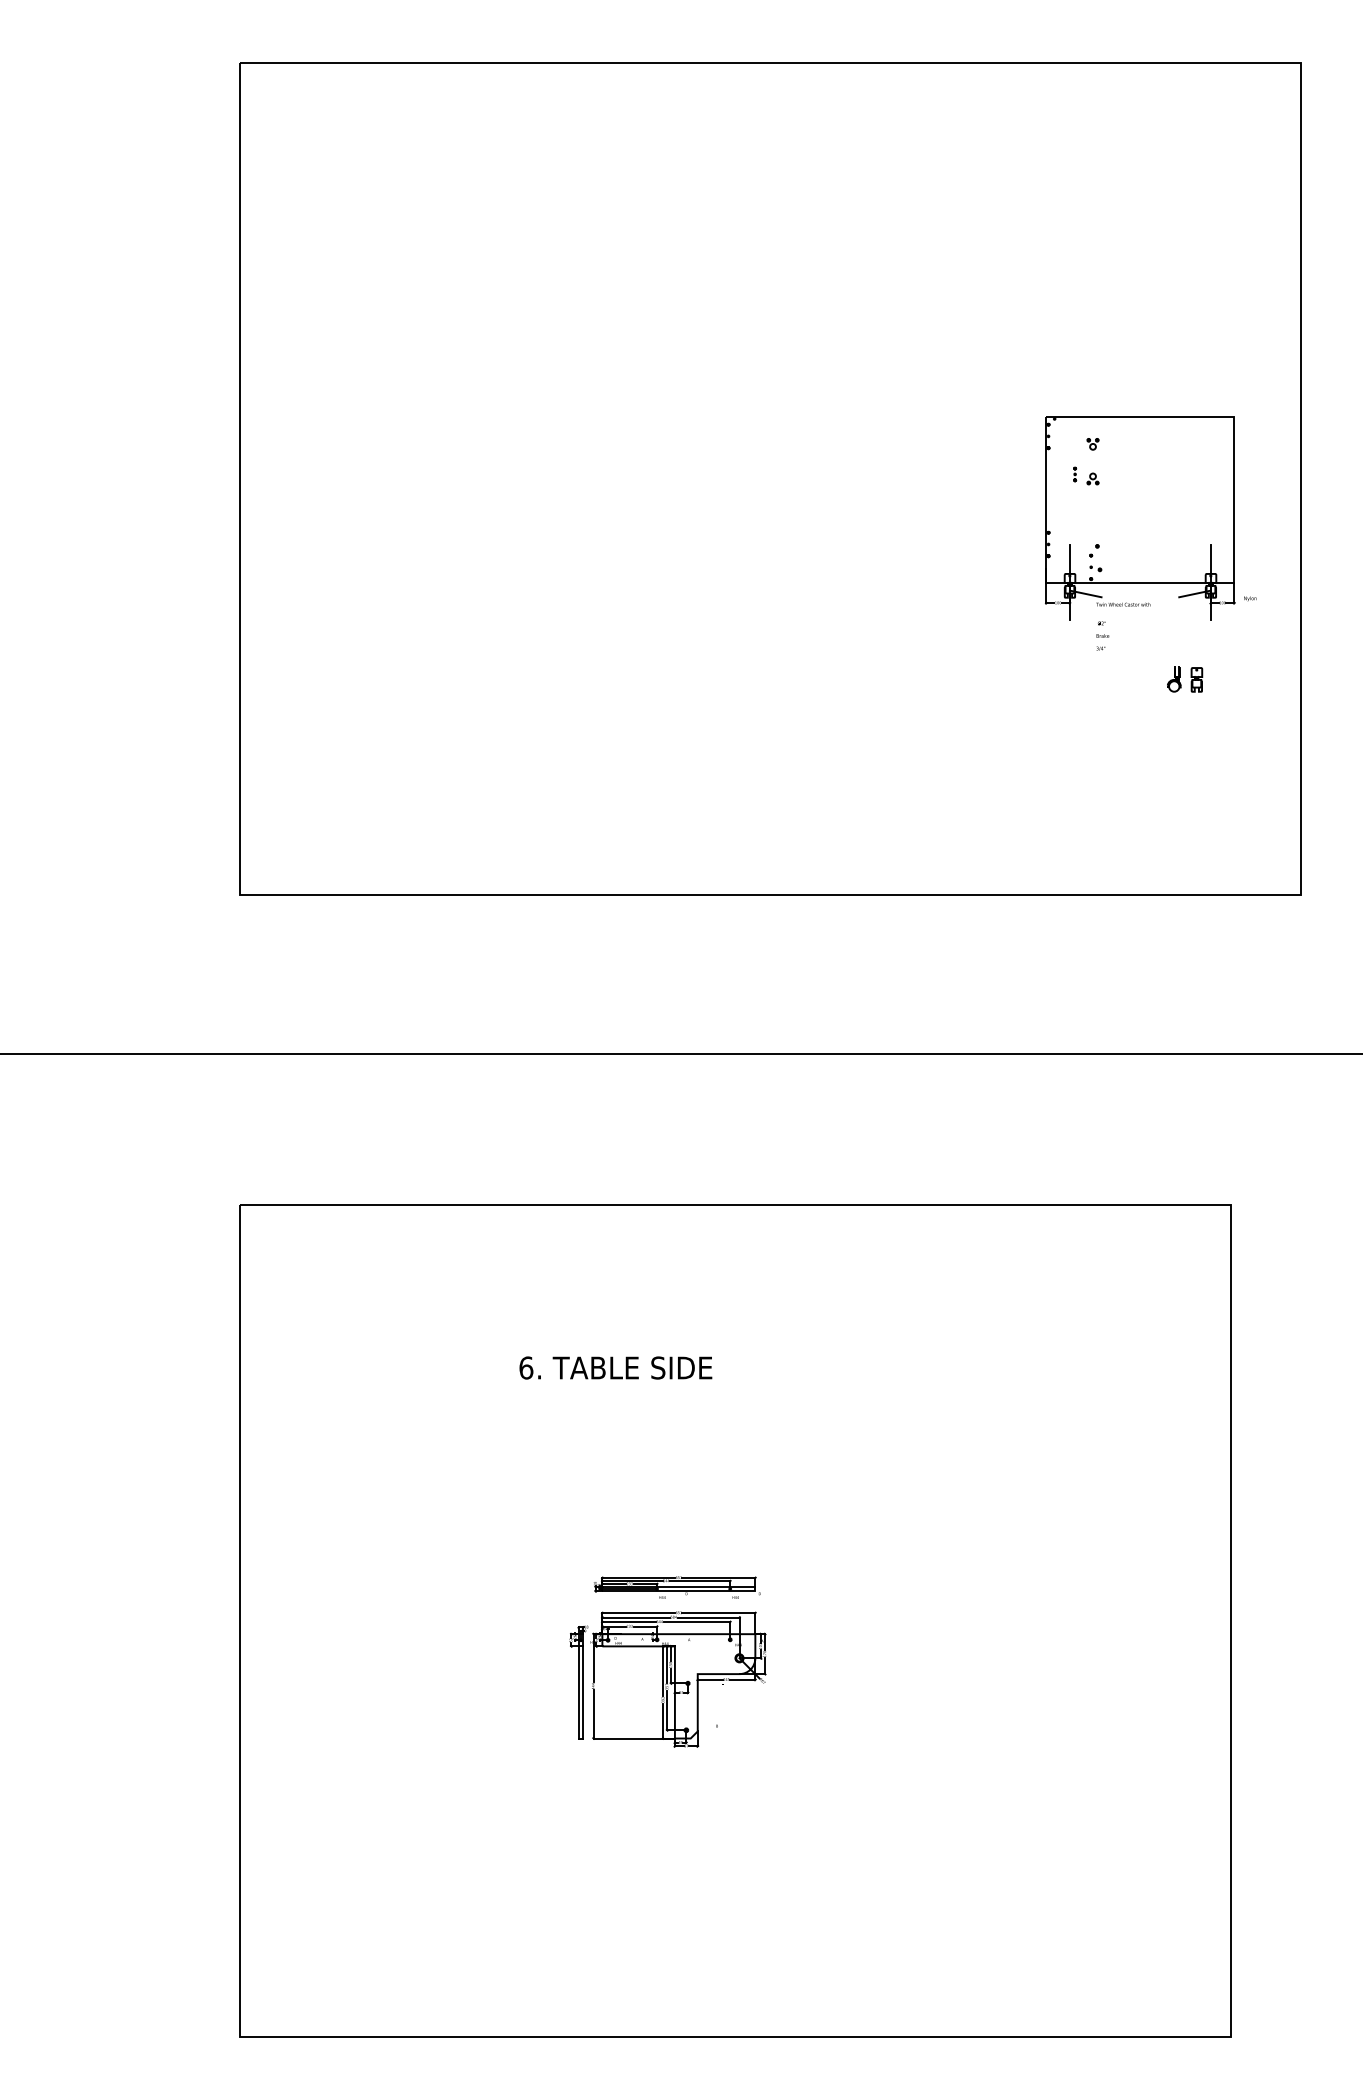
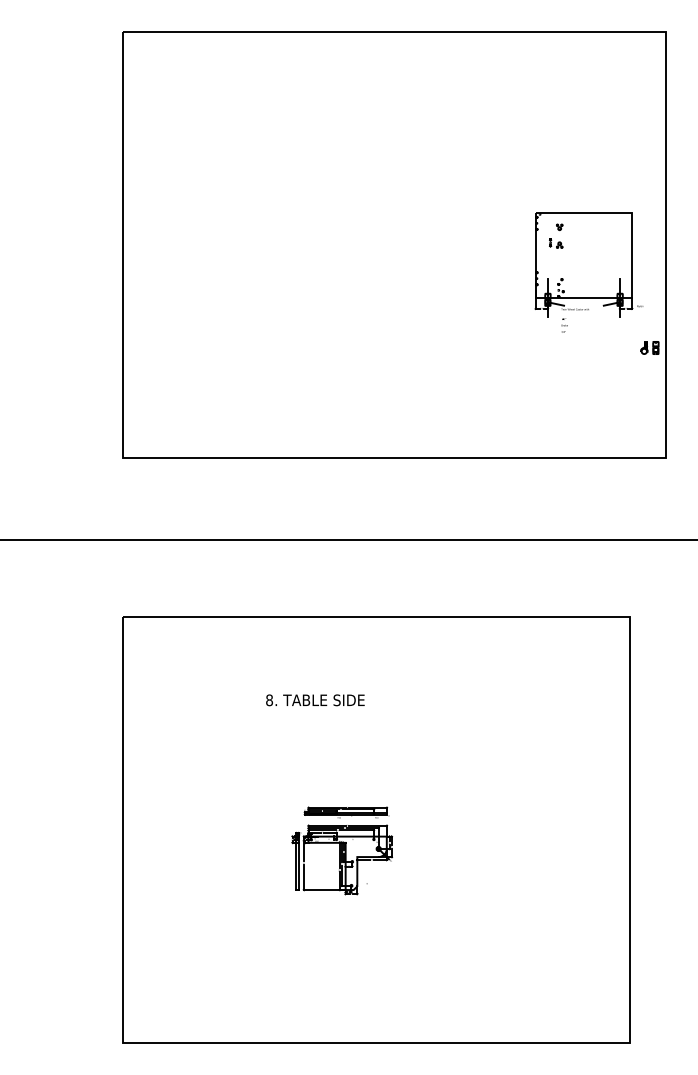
part: (1184, 678) -> (649, 347), moved
text: (526, 1366) -> (269, 699), 6. -> 8.

